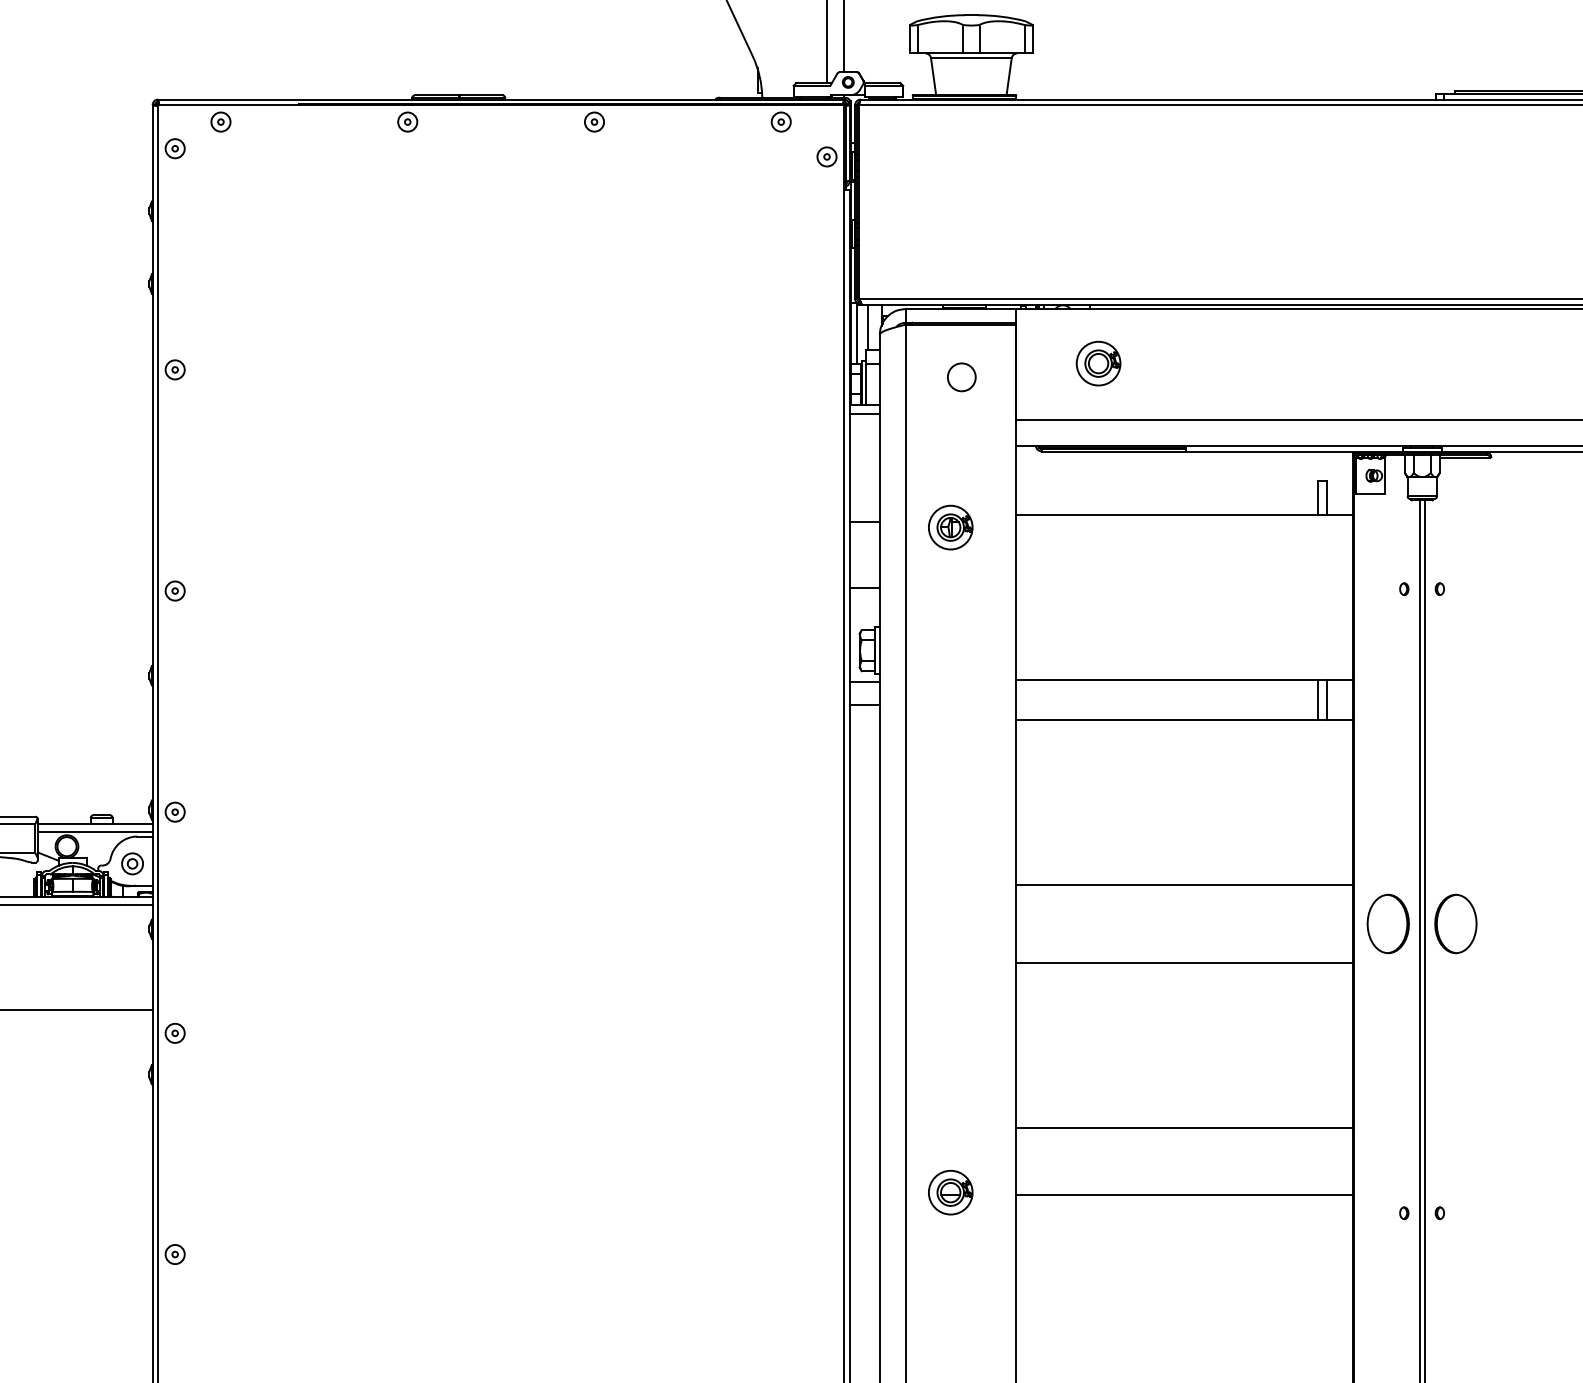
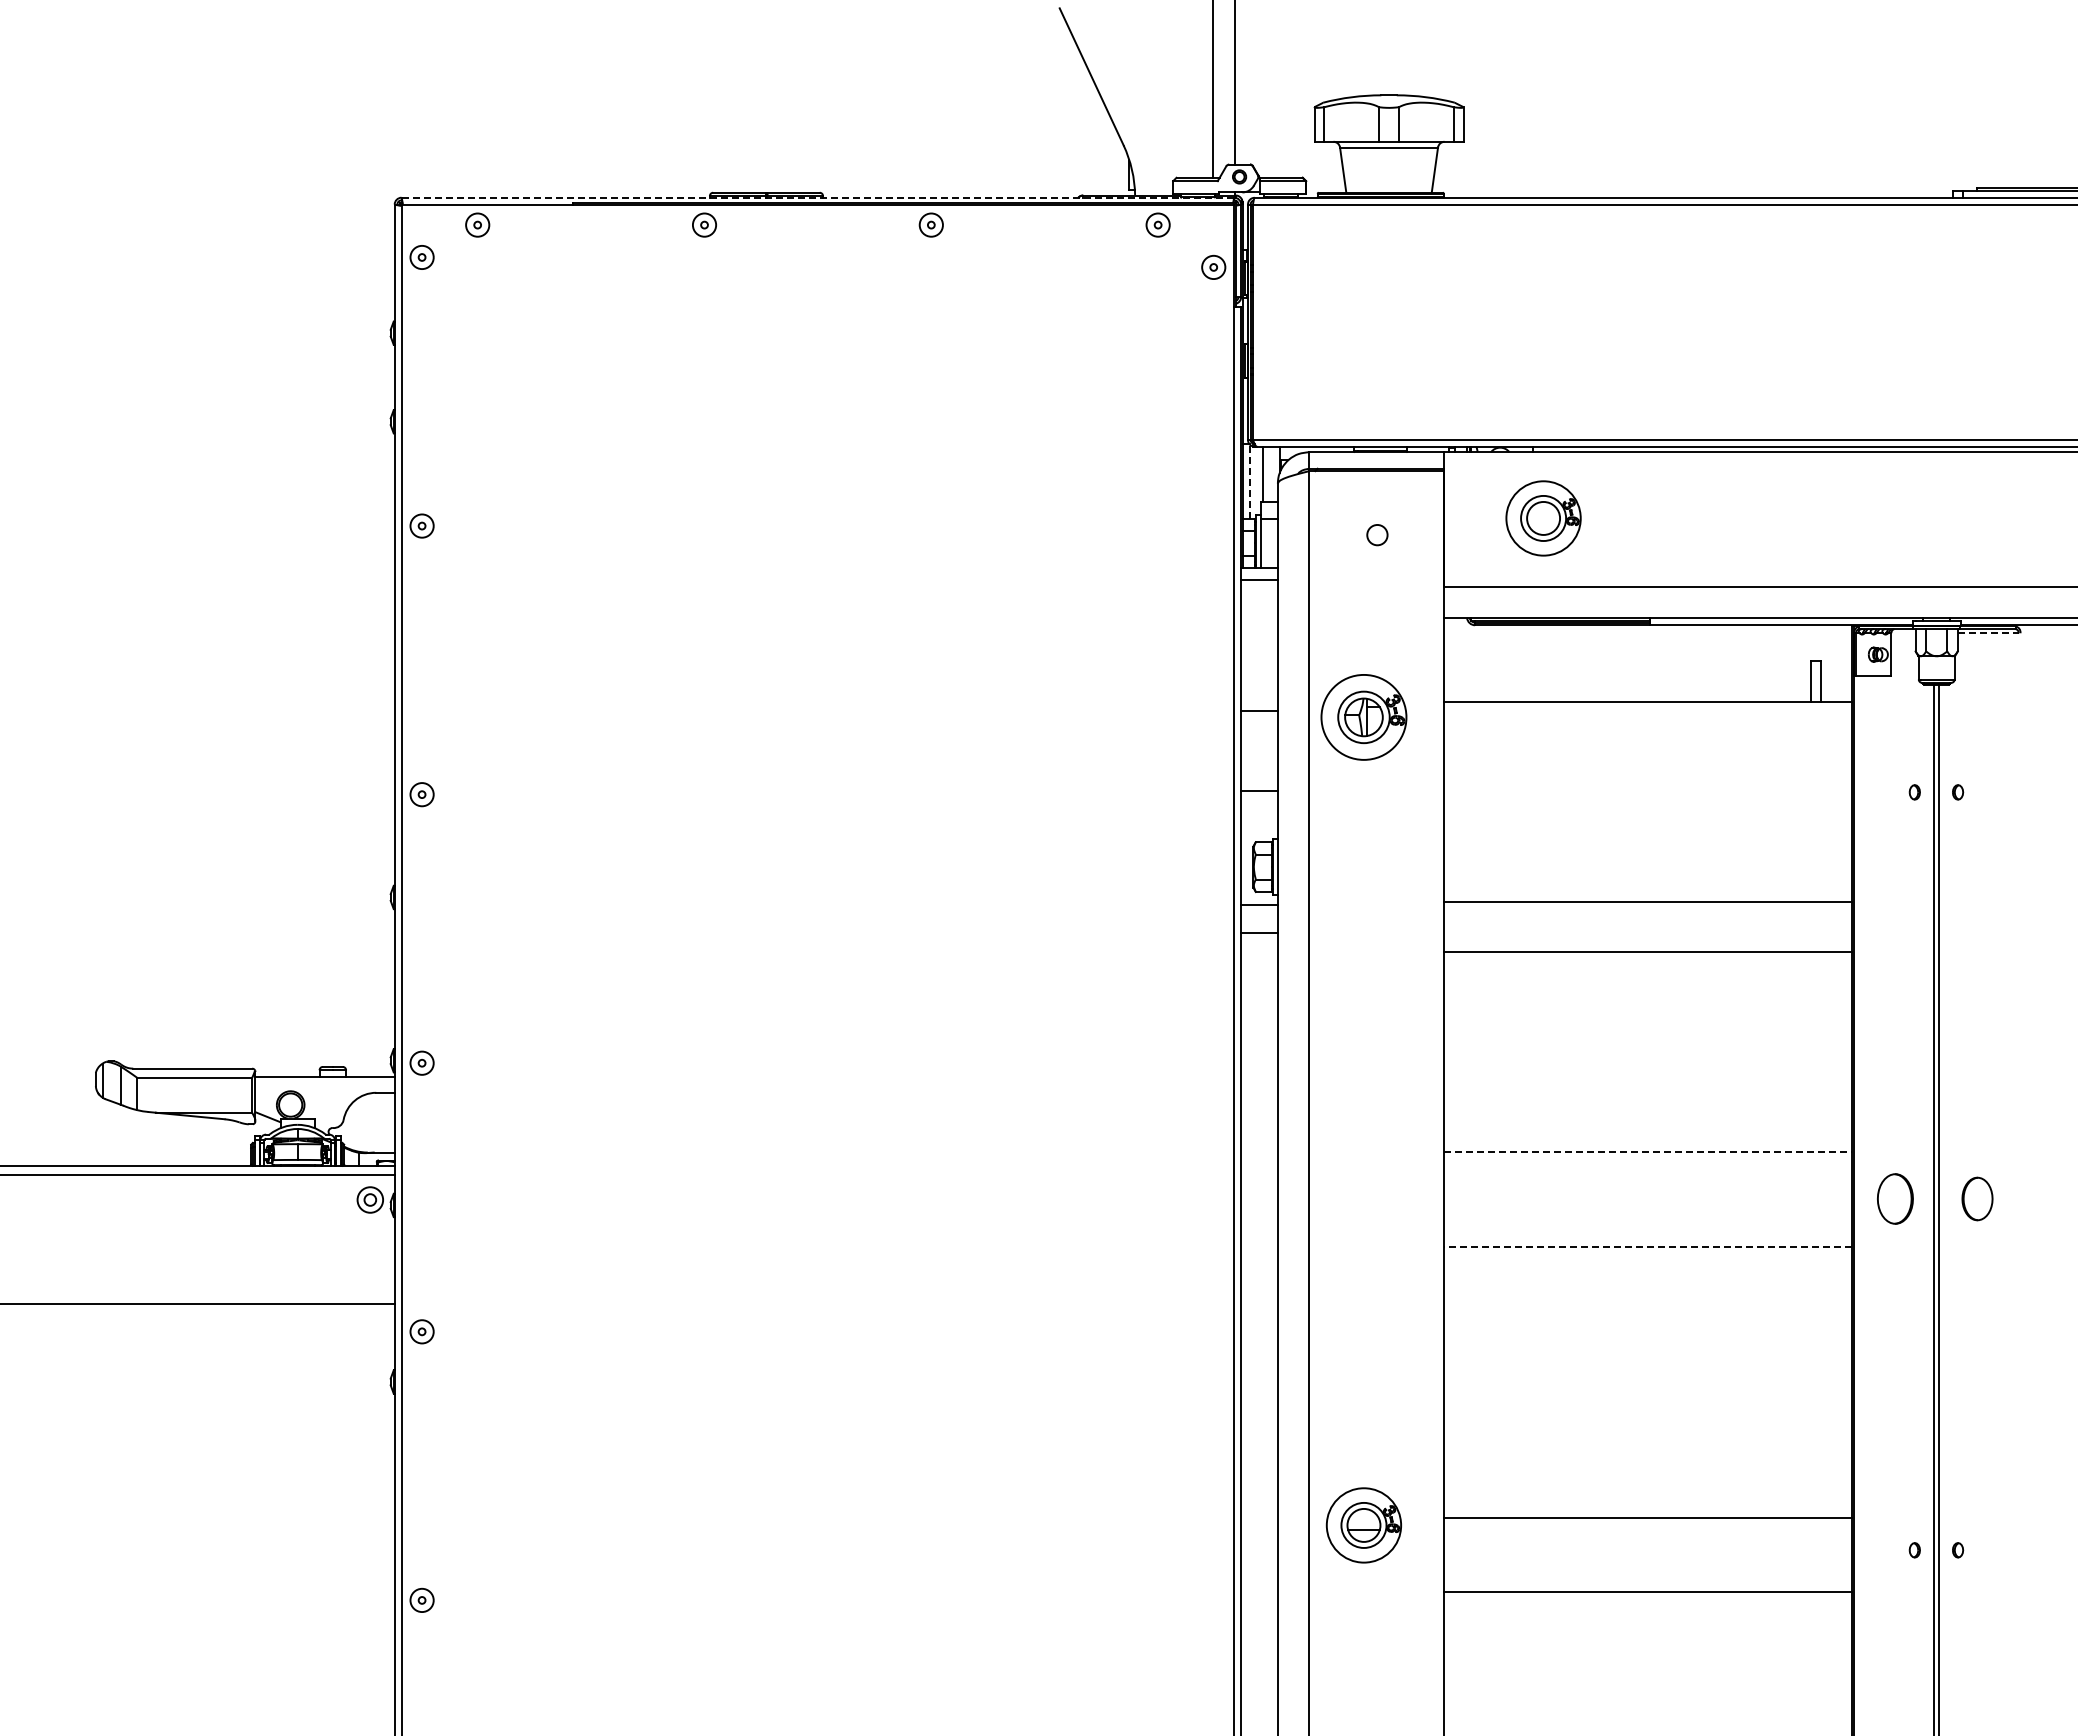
line: (500, 99) -> (817, 197), solid -> dashed
line: (856, 332) -> (1249, 480), solid -> dashed
part: (1098, 363) -> (1543, 518), size x1.4
circle: (961, 377) -> (1377, 535), size x0.6
line: (1464, 458) -> (1988, 633), solid -> dashed
part: (950, 527) -> (1363, 717), size x1.6
line: (1318, 699) -> (1810, 926), removed
line: (1326, 699) -> (1820, 926), removed
line: (94, 831) -> (324, 1086), removed
part: (131, 863) -> (369, 1199), moved
line: (1185, 884) -> (1648, 1151), solid -> dashed
part: (1388, 923) -> (1895, 1198), size x0.7
part: (1455, 923) -> (1977, 1198), size x0.6
line: (1184, 963) -> (1647, 1246), solid -> dashed
line: (1184, 1127) -> (1647, 1517), moved
part: (950, 1192) -> (1363, 1524), size x1.4
line: (1184, 1195) -> (1647, 1592), moved

